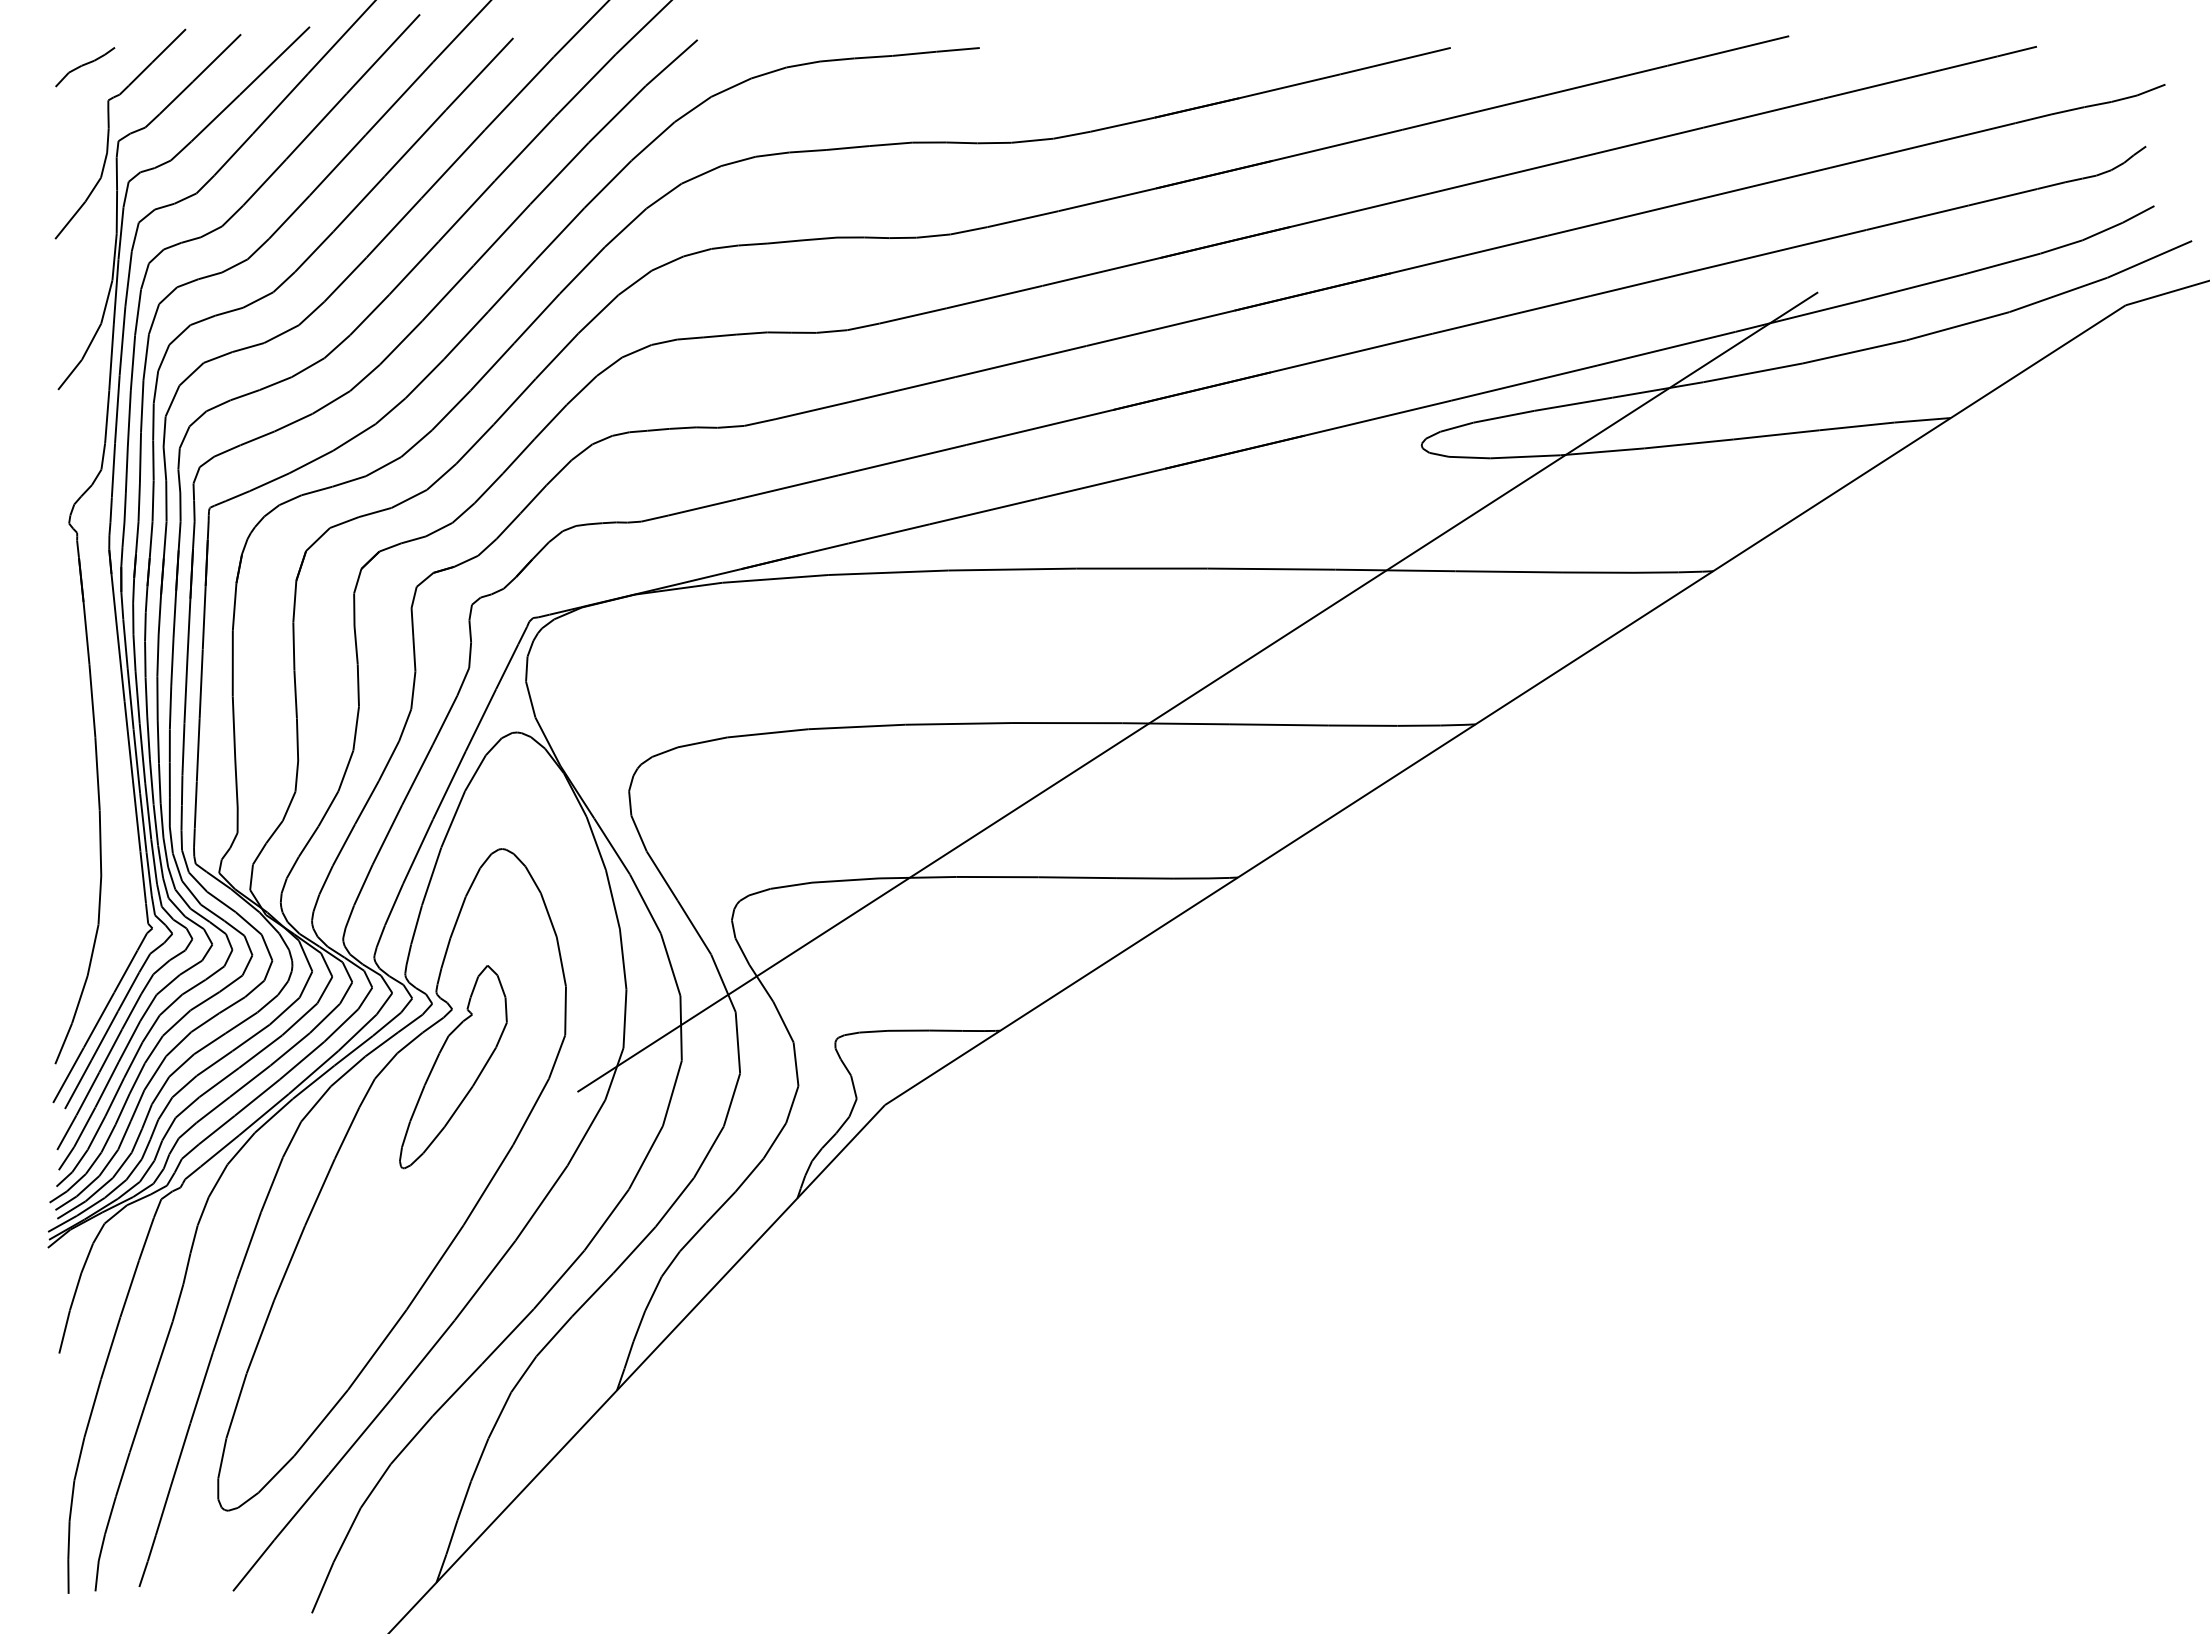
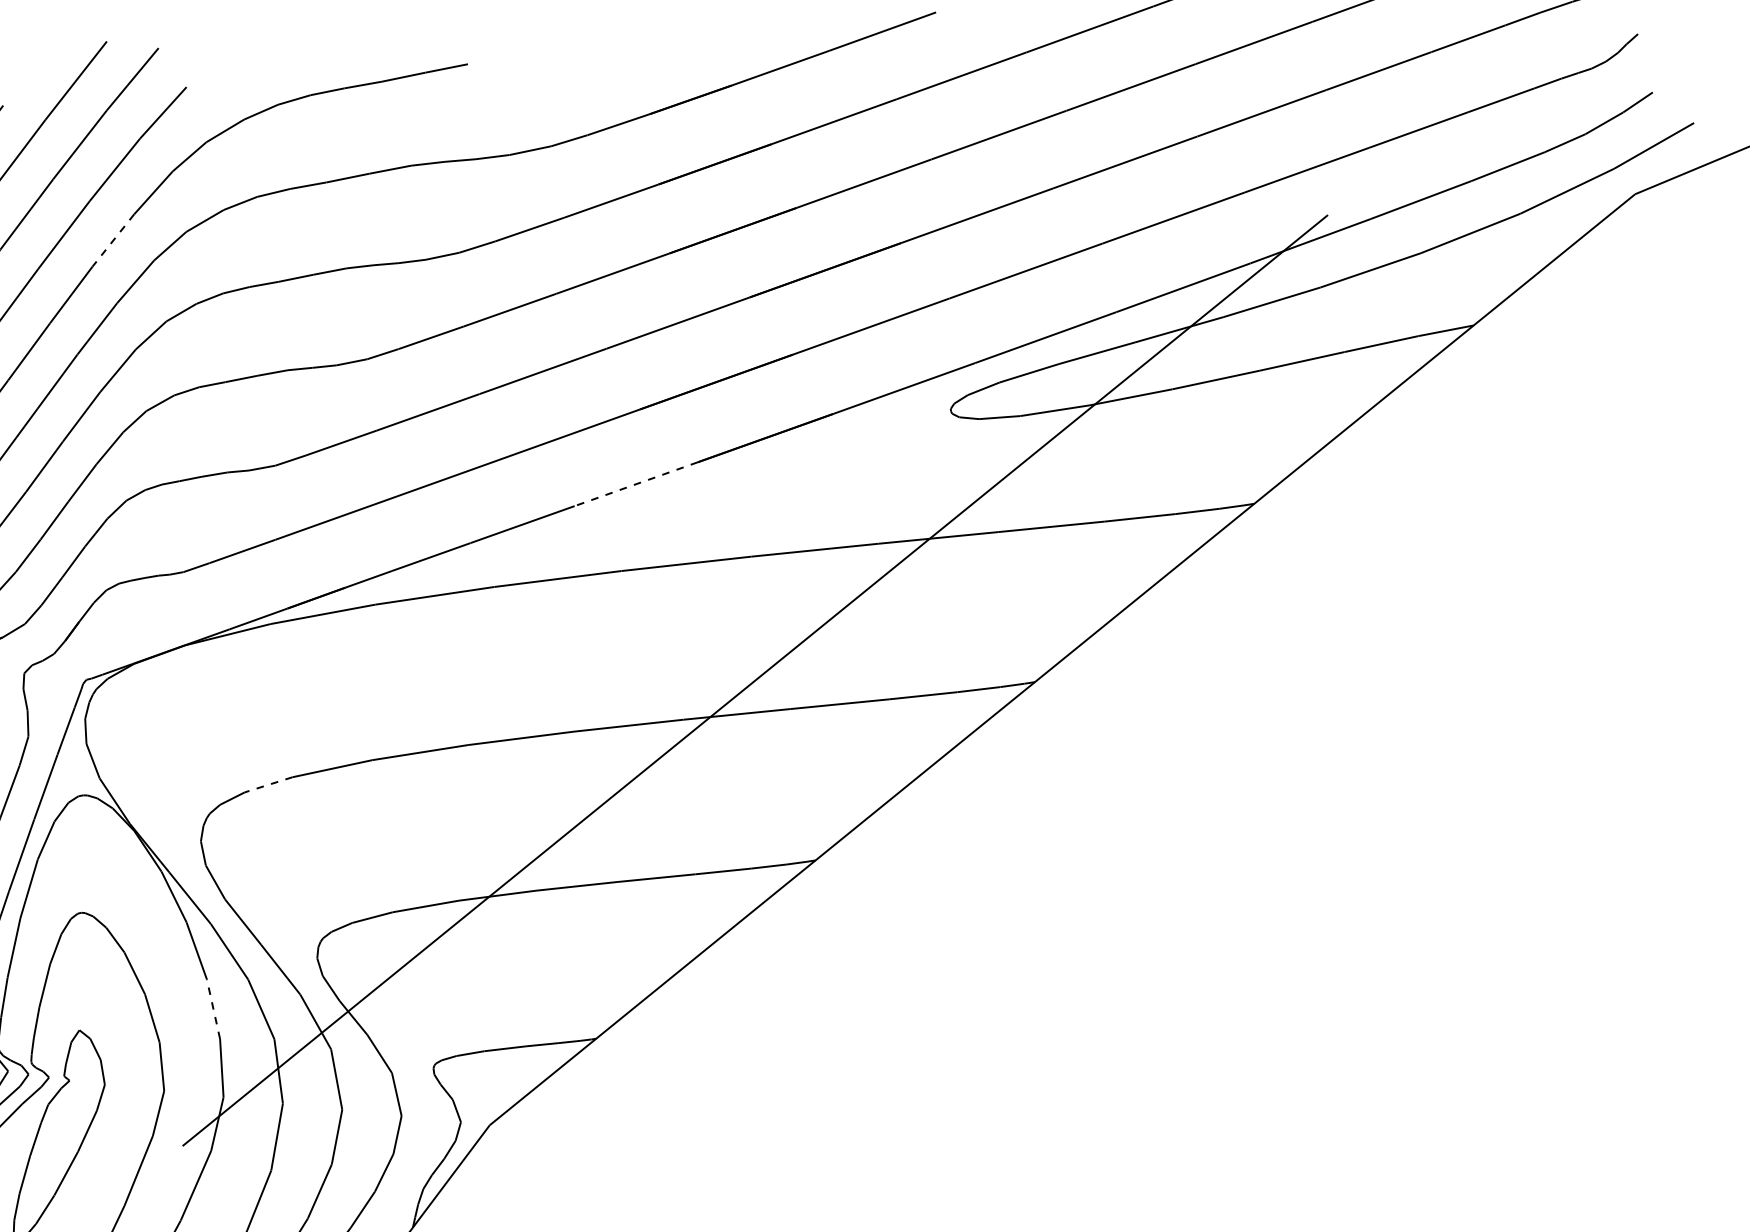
line: (607, 184) -> (112, 240), solid -> dashed
line: (1100, 484) -> (635, 484), solid -> dashed
line: (702, 742) -> (268, 784), solid -> dashed
line: (623, 959) -> (213, 1009), solid -> dashed

